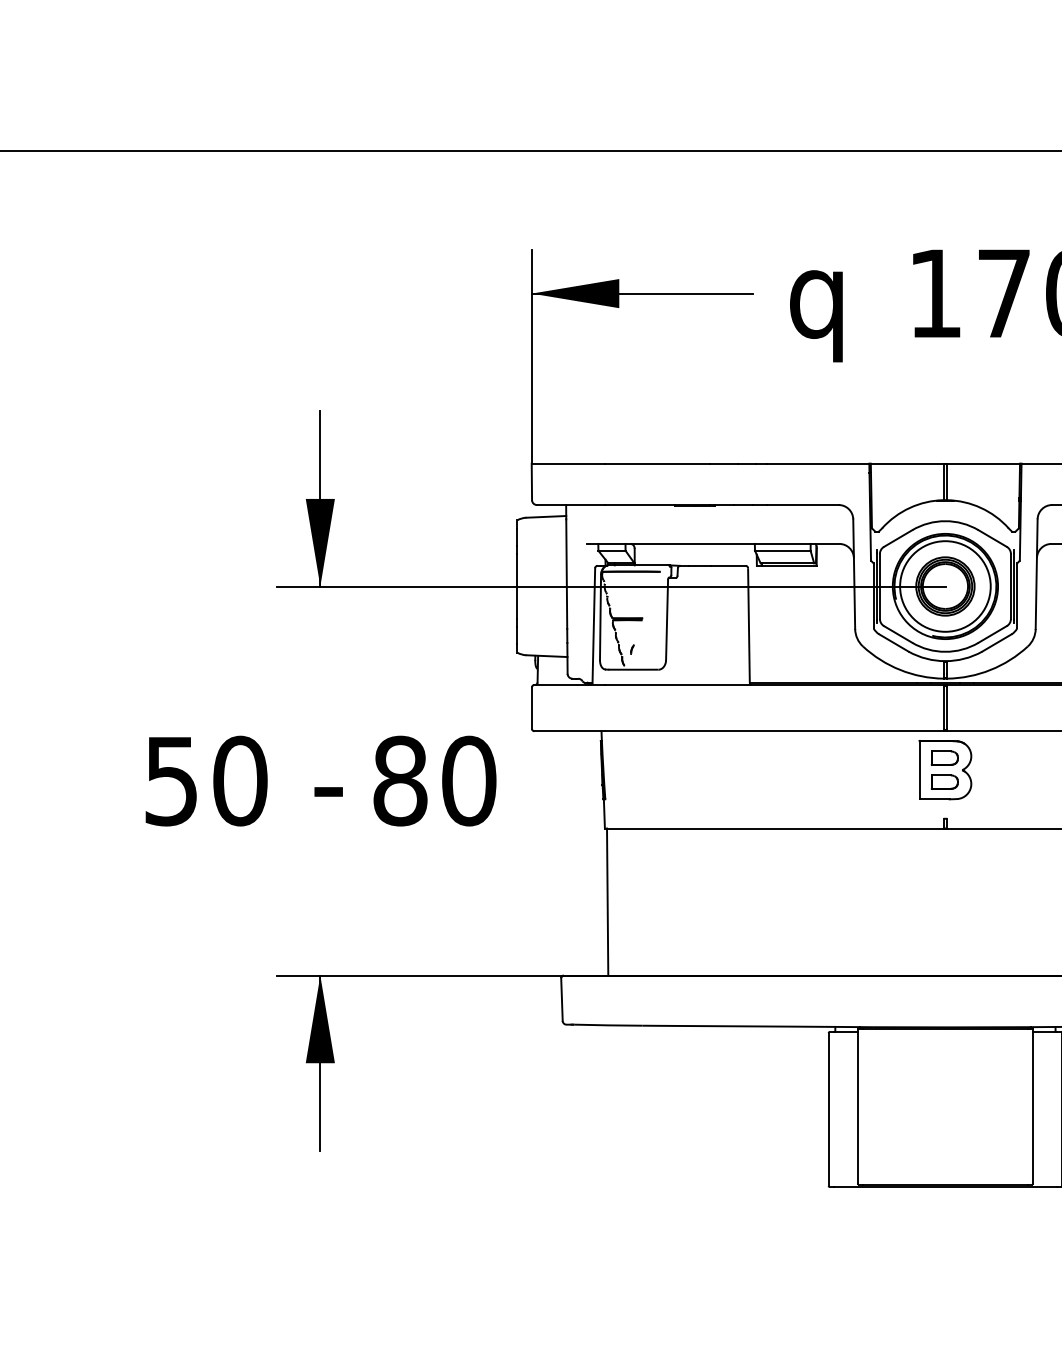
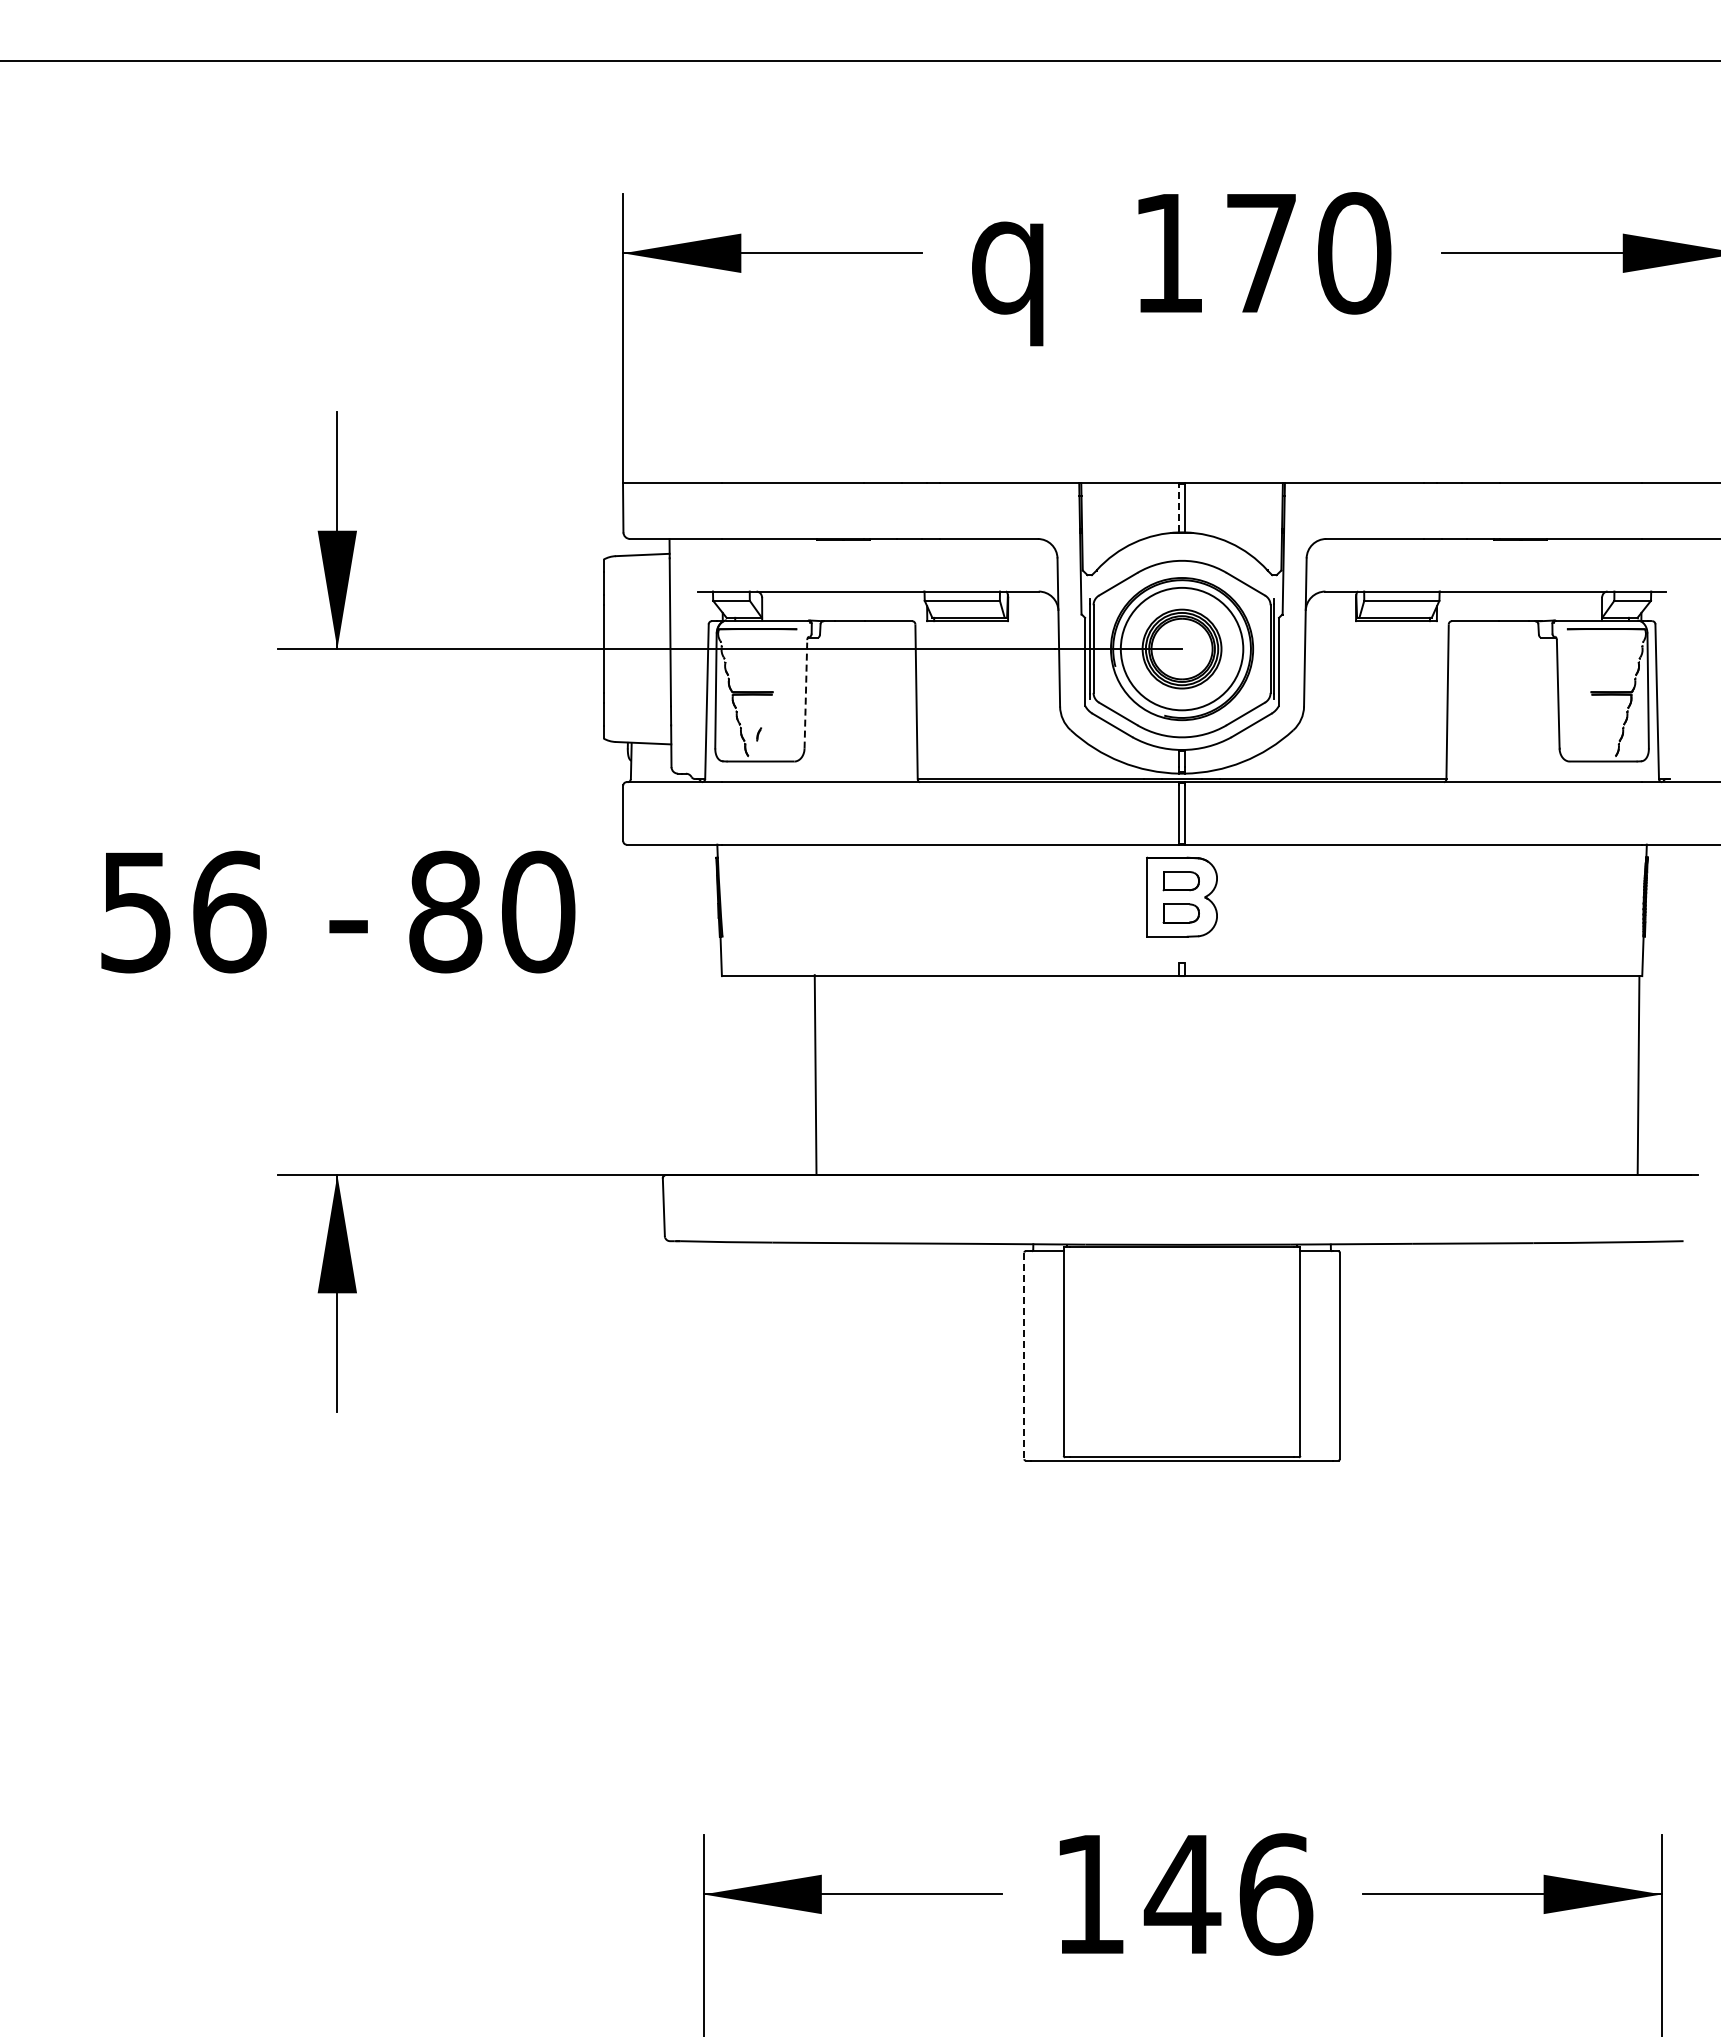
line: (943, 481) -> (1179, 507), solid -> dashed
line: (666, 619) -> (805, 693), solid -> dashed
text: (240, 780) -> (229, 911), 50 -> 56
line: (607, 902) -> (815, 1074), moved
line: (828, 1109) -> (1024, 1356), solid -> dashed

